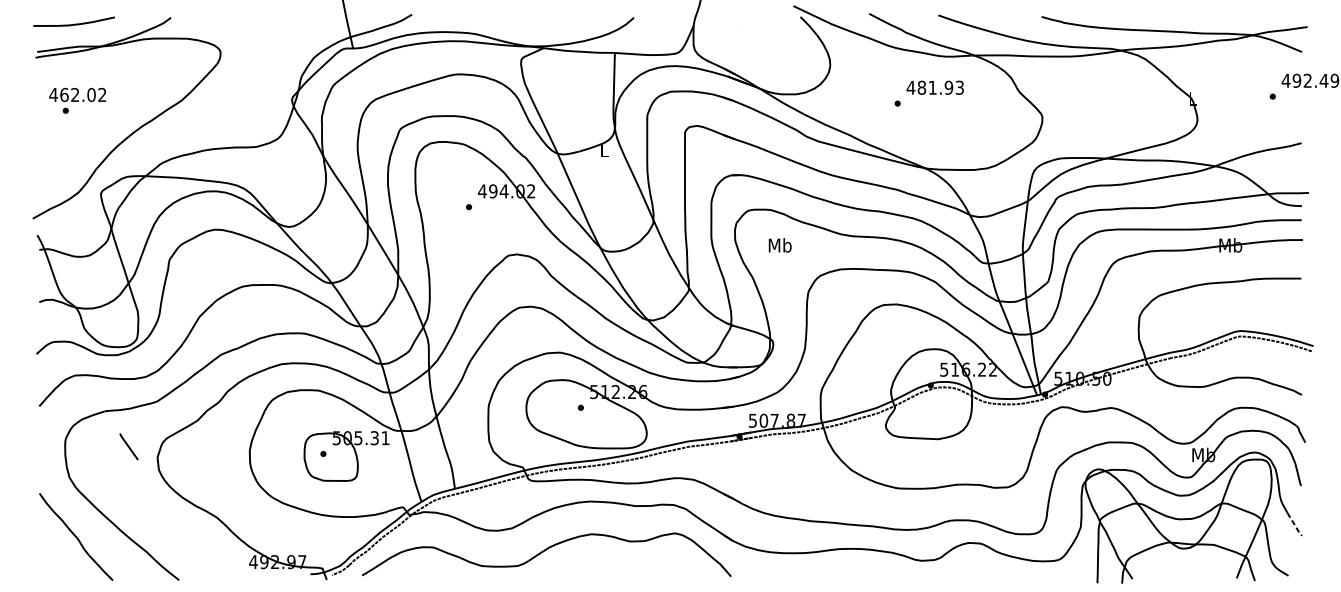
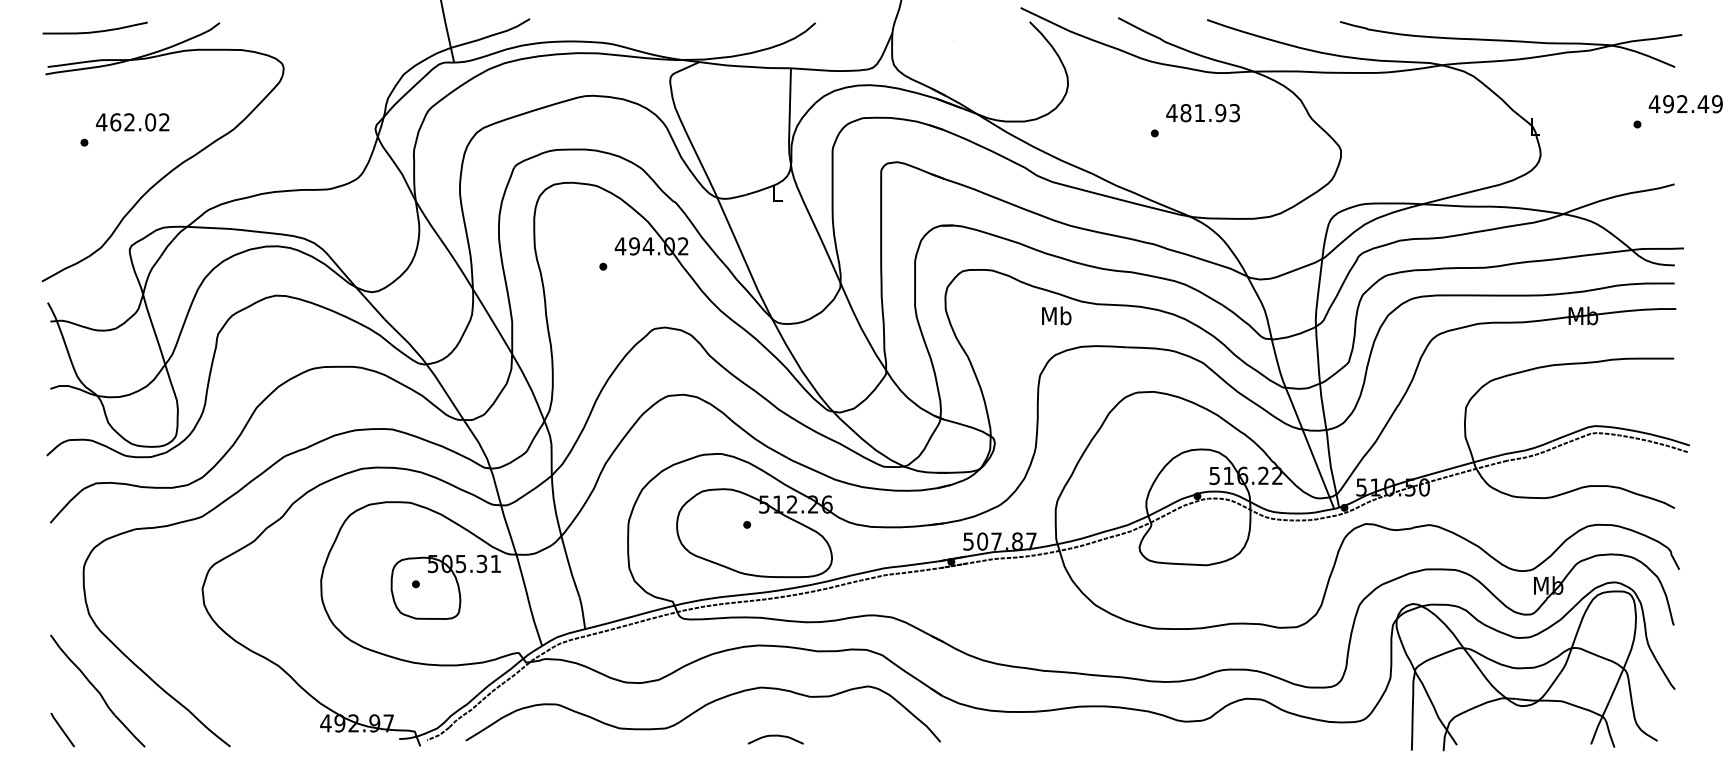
text: (77, 95) -> (132, 122), moved
text: (780, 245) -> (1056, 315), moved
line: (128, 446) -> (62, 729), moved
line: (1294, 524) -> (1665, 675), dashed -> solid
curve: (602, 572) -> (775, 736), added

